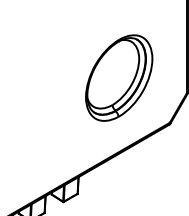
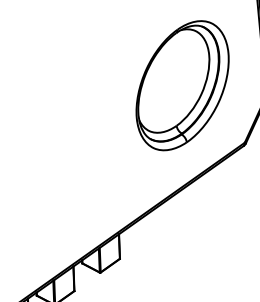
part: (119, 77) -> (182, 84), moved

